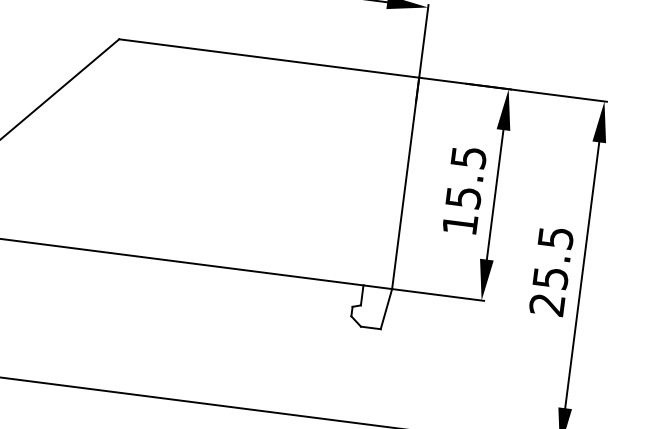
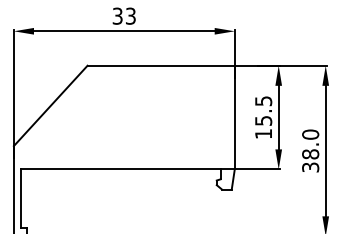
text: (551, 270) -> (310, 150), 25.5 -> 38.0

